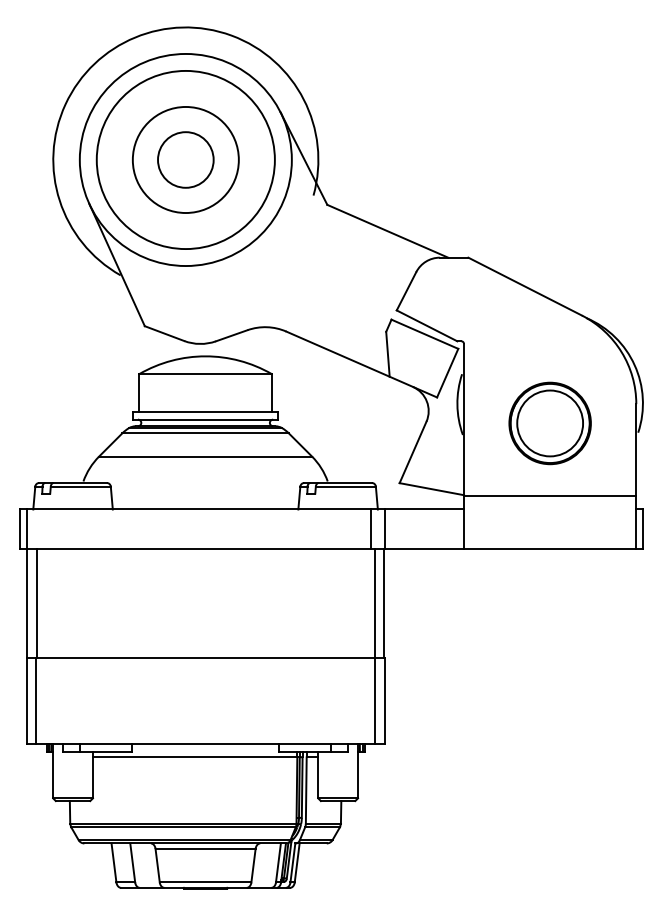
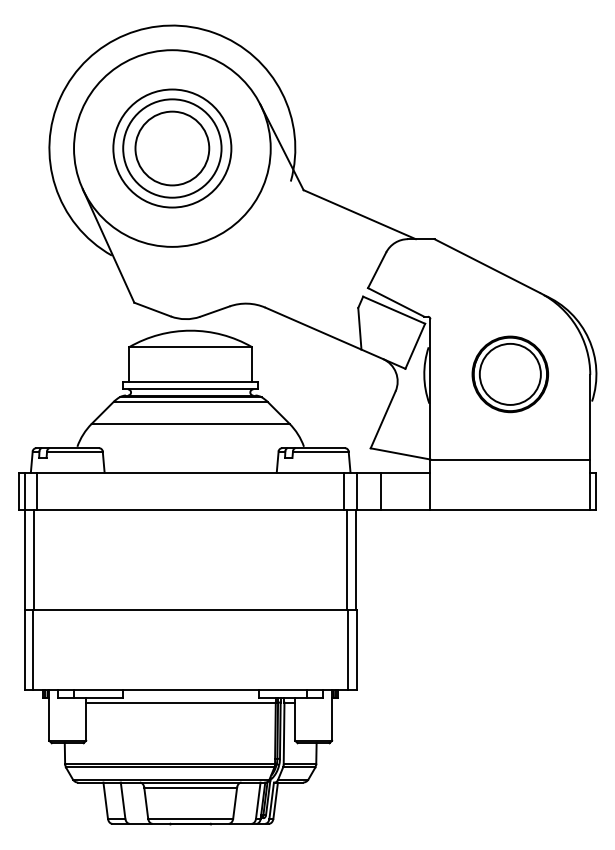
circle: (185, 159) -> (172, 148), size x0.71
circle: (185, 159) -> (172, 148), size x1.43
part: (549, 423) -> (509, 374), moved
line: (39, 529) -> (36, 491), added
line: (411, 529) -> (381, 491), added

